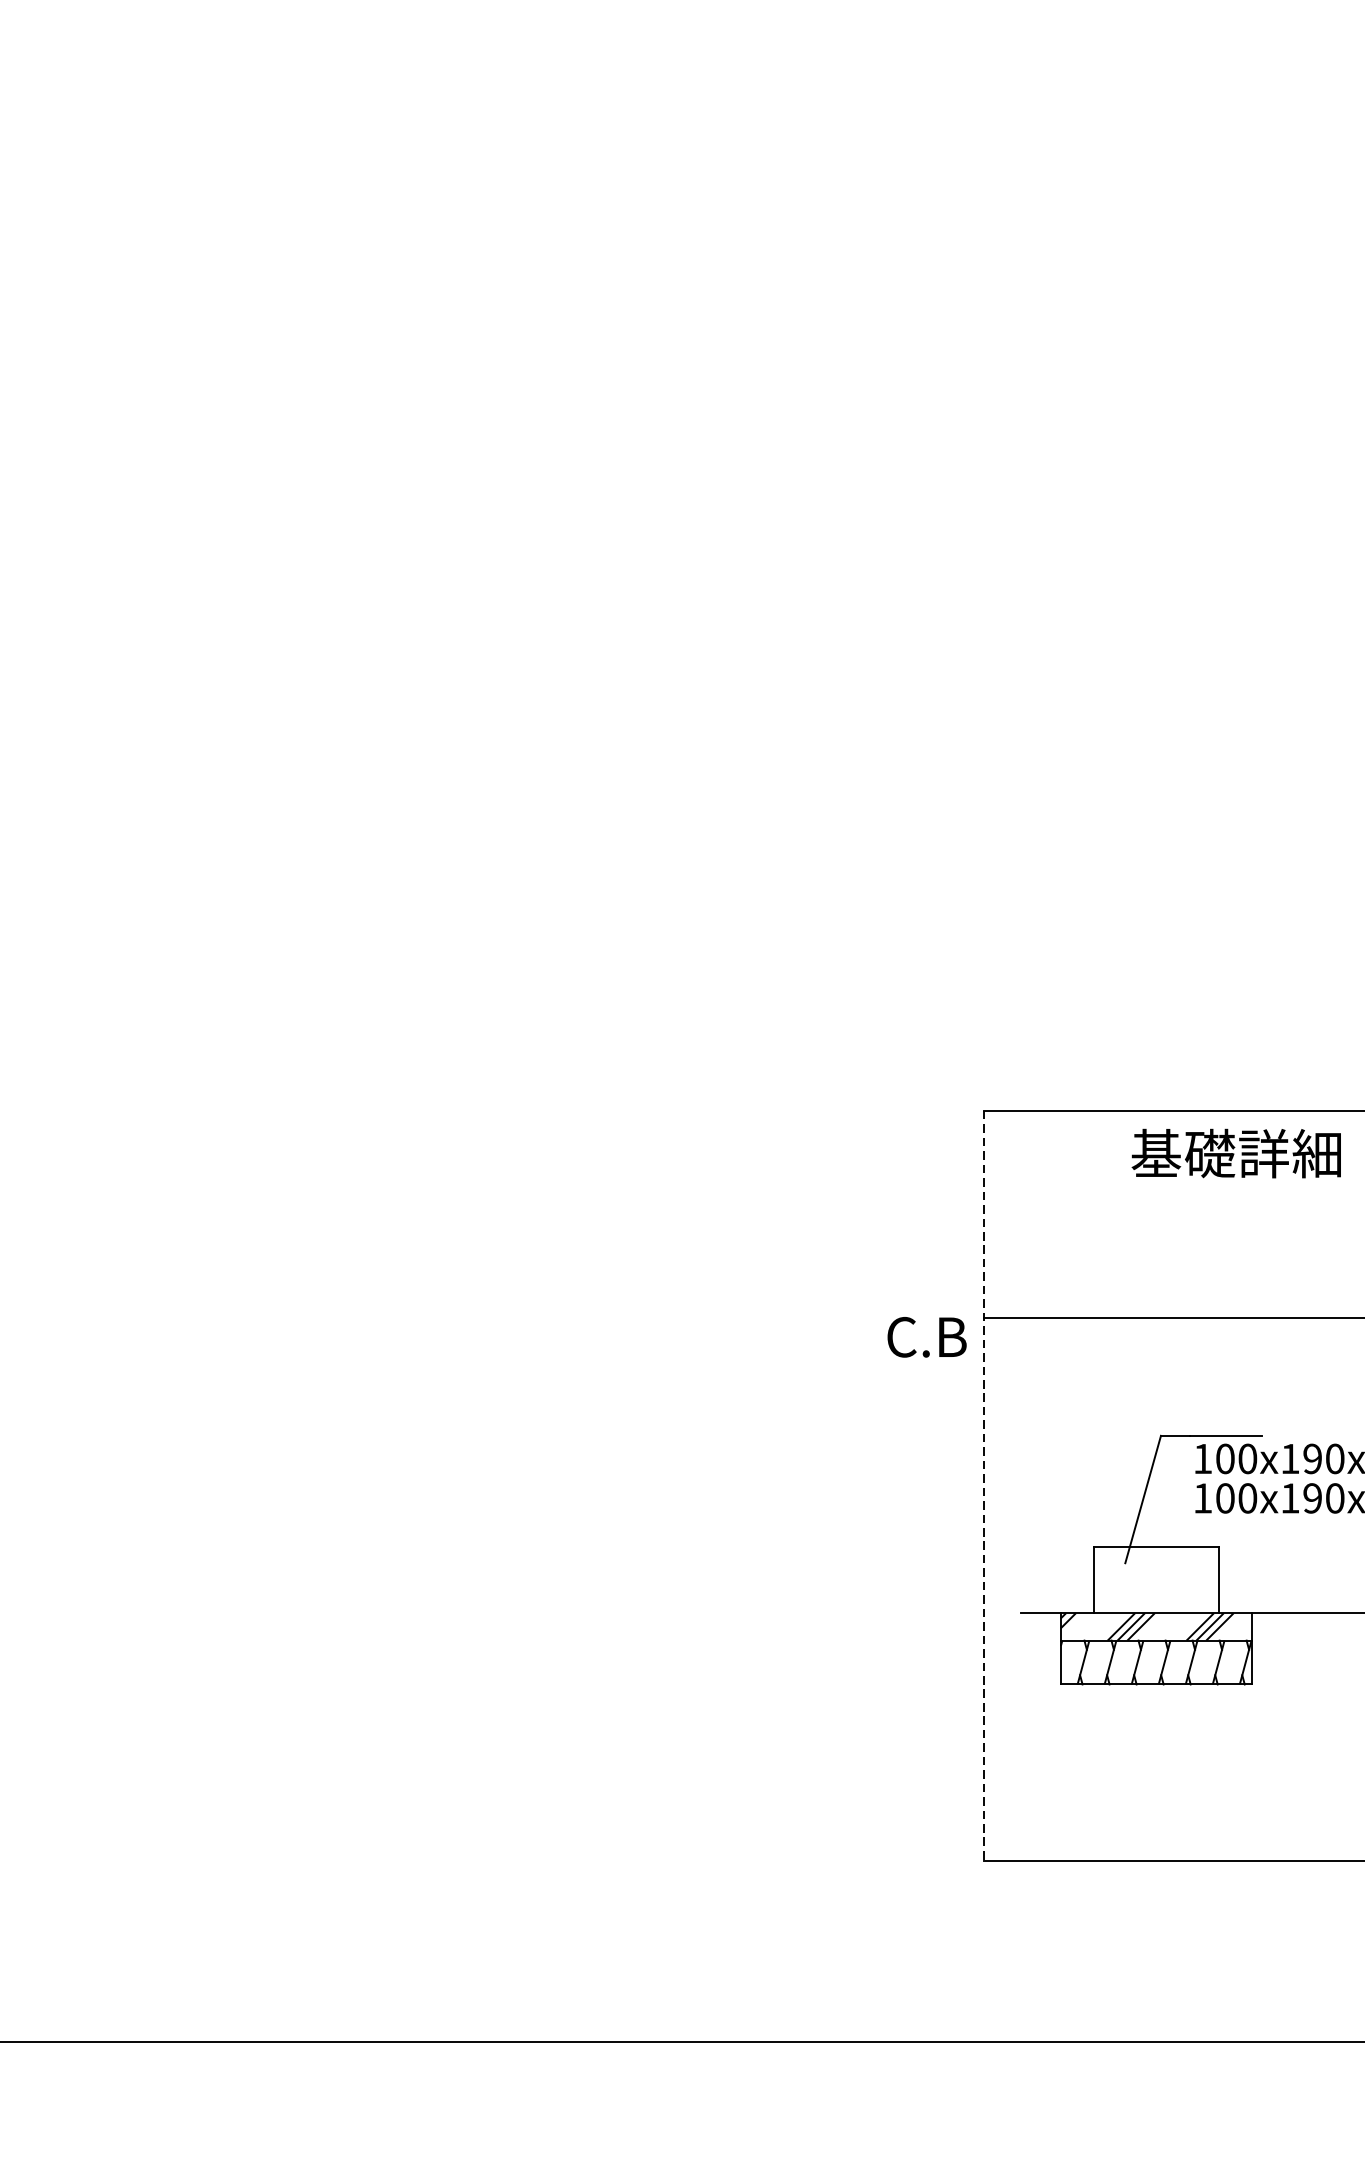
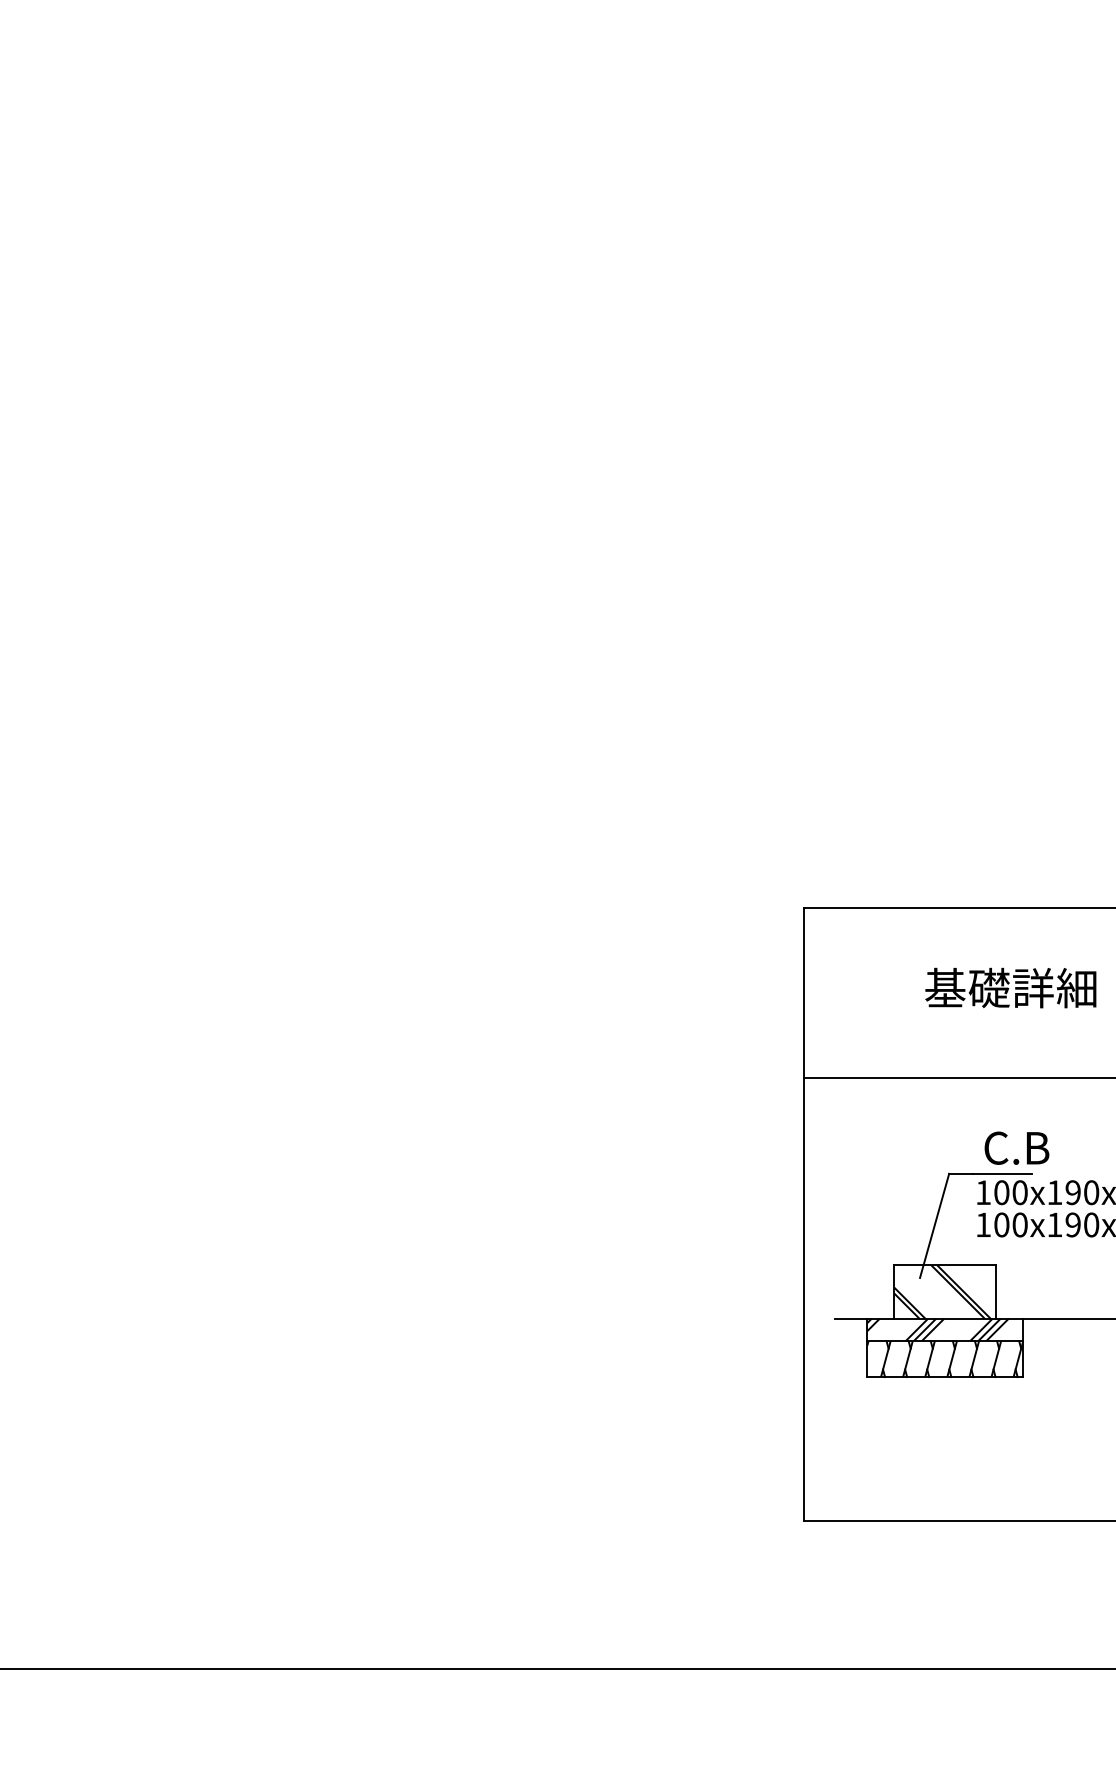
text: (1235, 1152) -> (1010, 987), moved
text: (926, 1336) -> (1016, 1147), moved
line: (984, 1485) -> (804, 1214), dashed -> solid
hatch: (1156, 1579) -> (945, 1291), added

